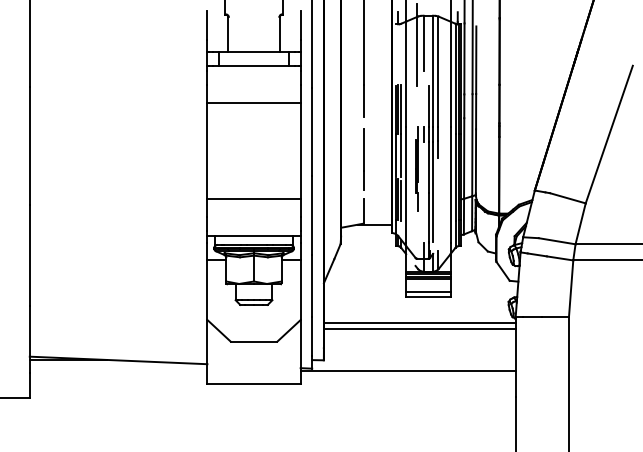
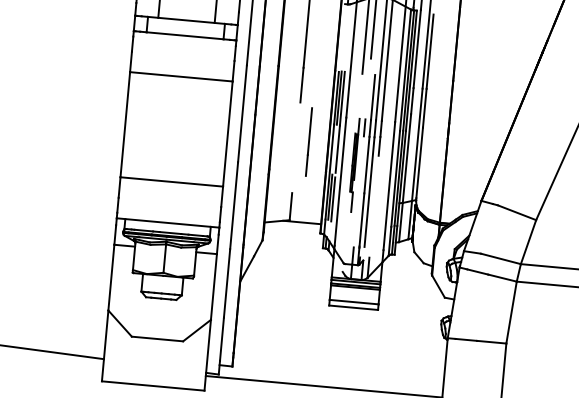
line: (363, 159) -> (309, 141), moved
line: (419, 323) -> (341, 335), removed
line: (419, 329) -> (340, 342), removed

